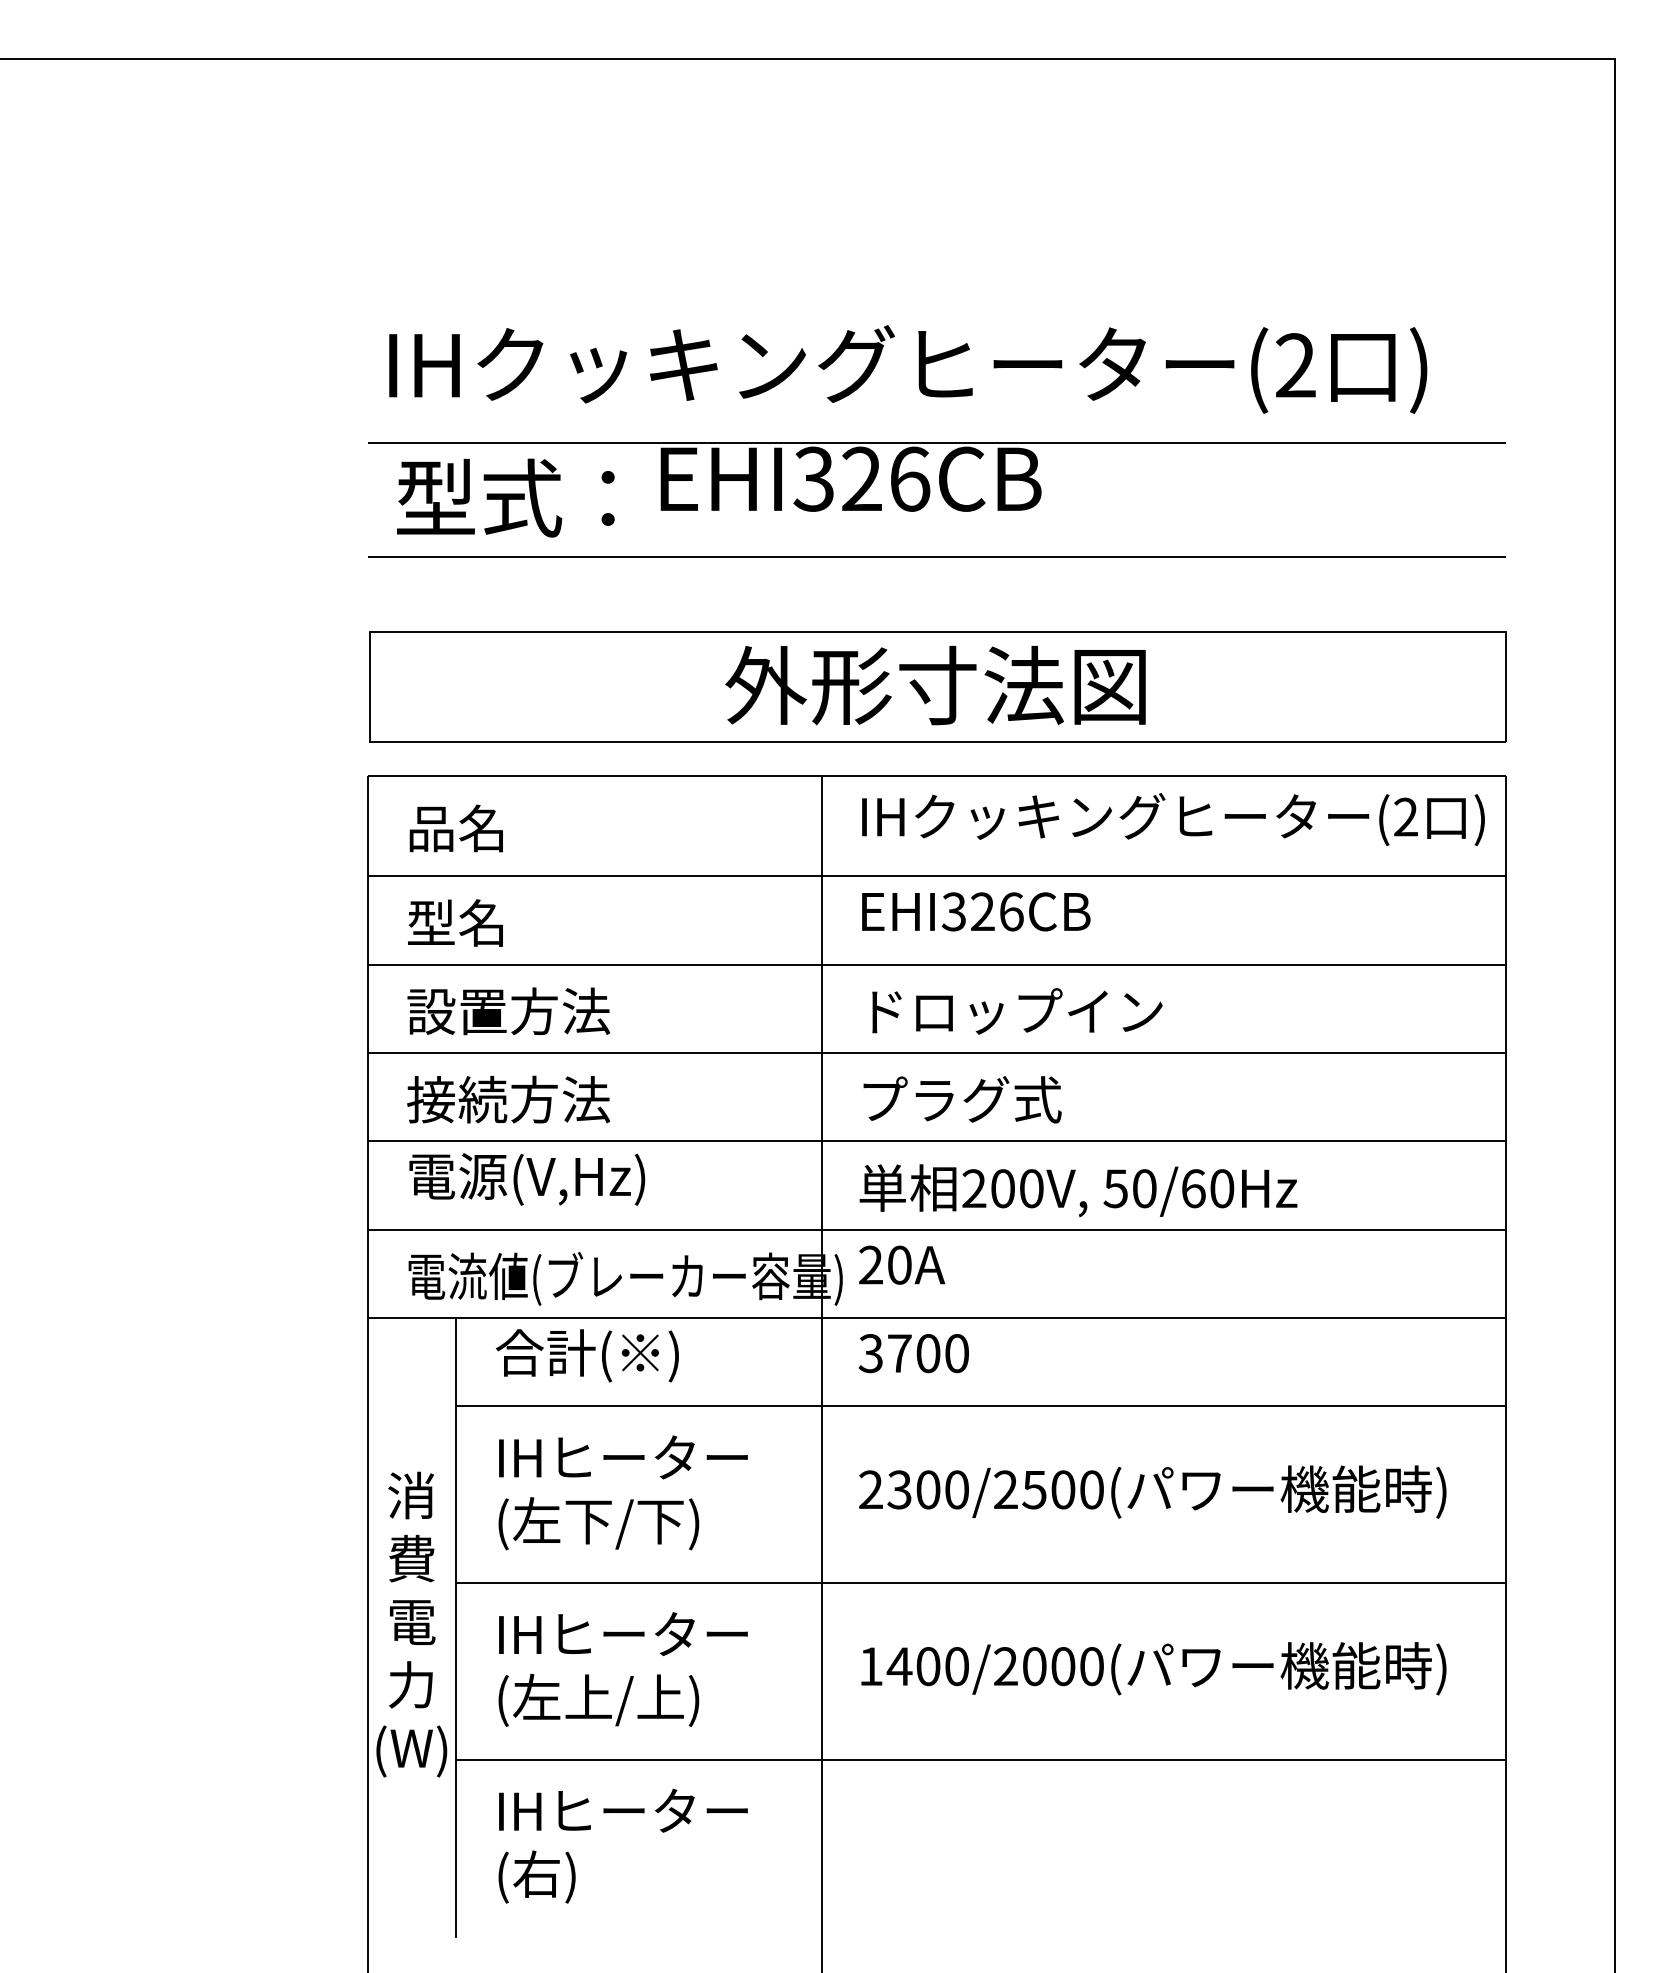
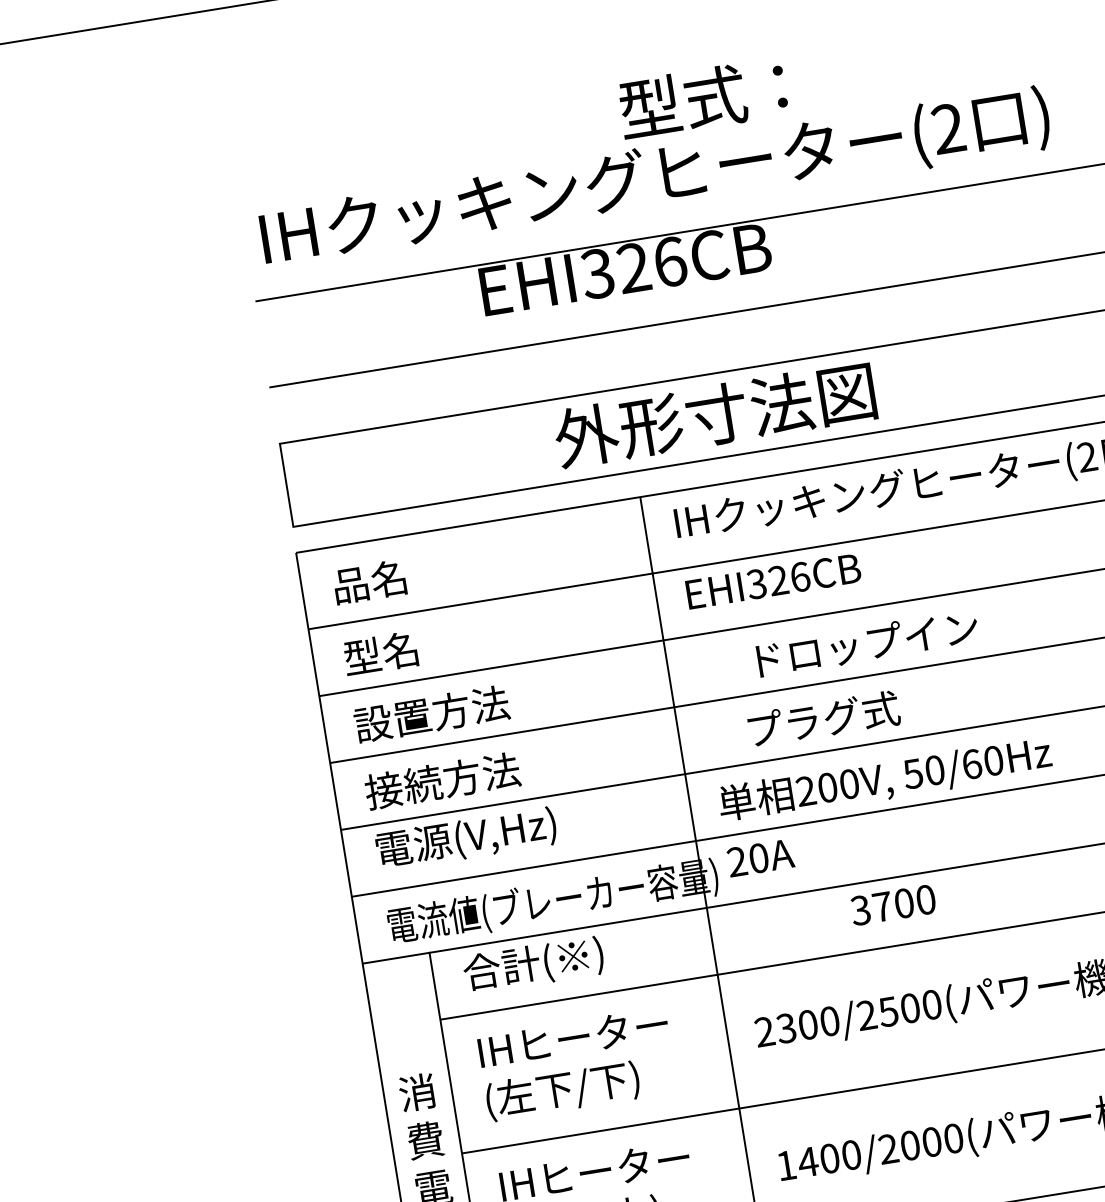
text: (505, 497) -> (702, 98), moved
text: (1017, 1011) -> (867, 643), moved
text: (962, 1099) -> (824, 719), moved
text: (913, 1353) -> (892, 905), moved

